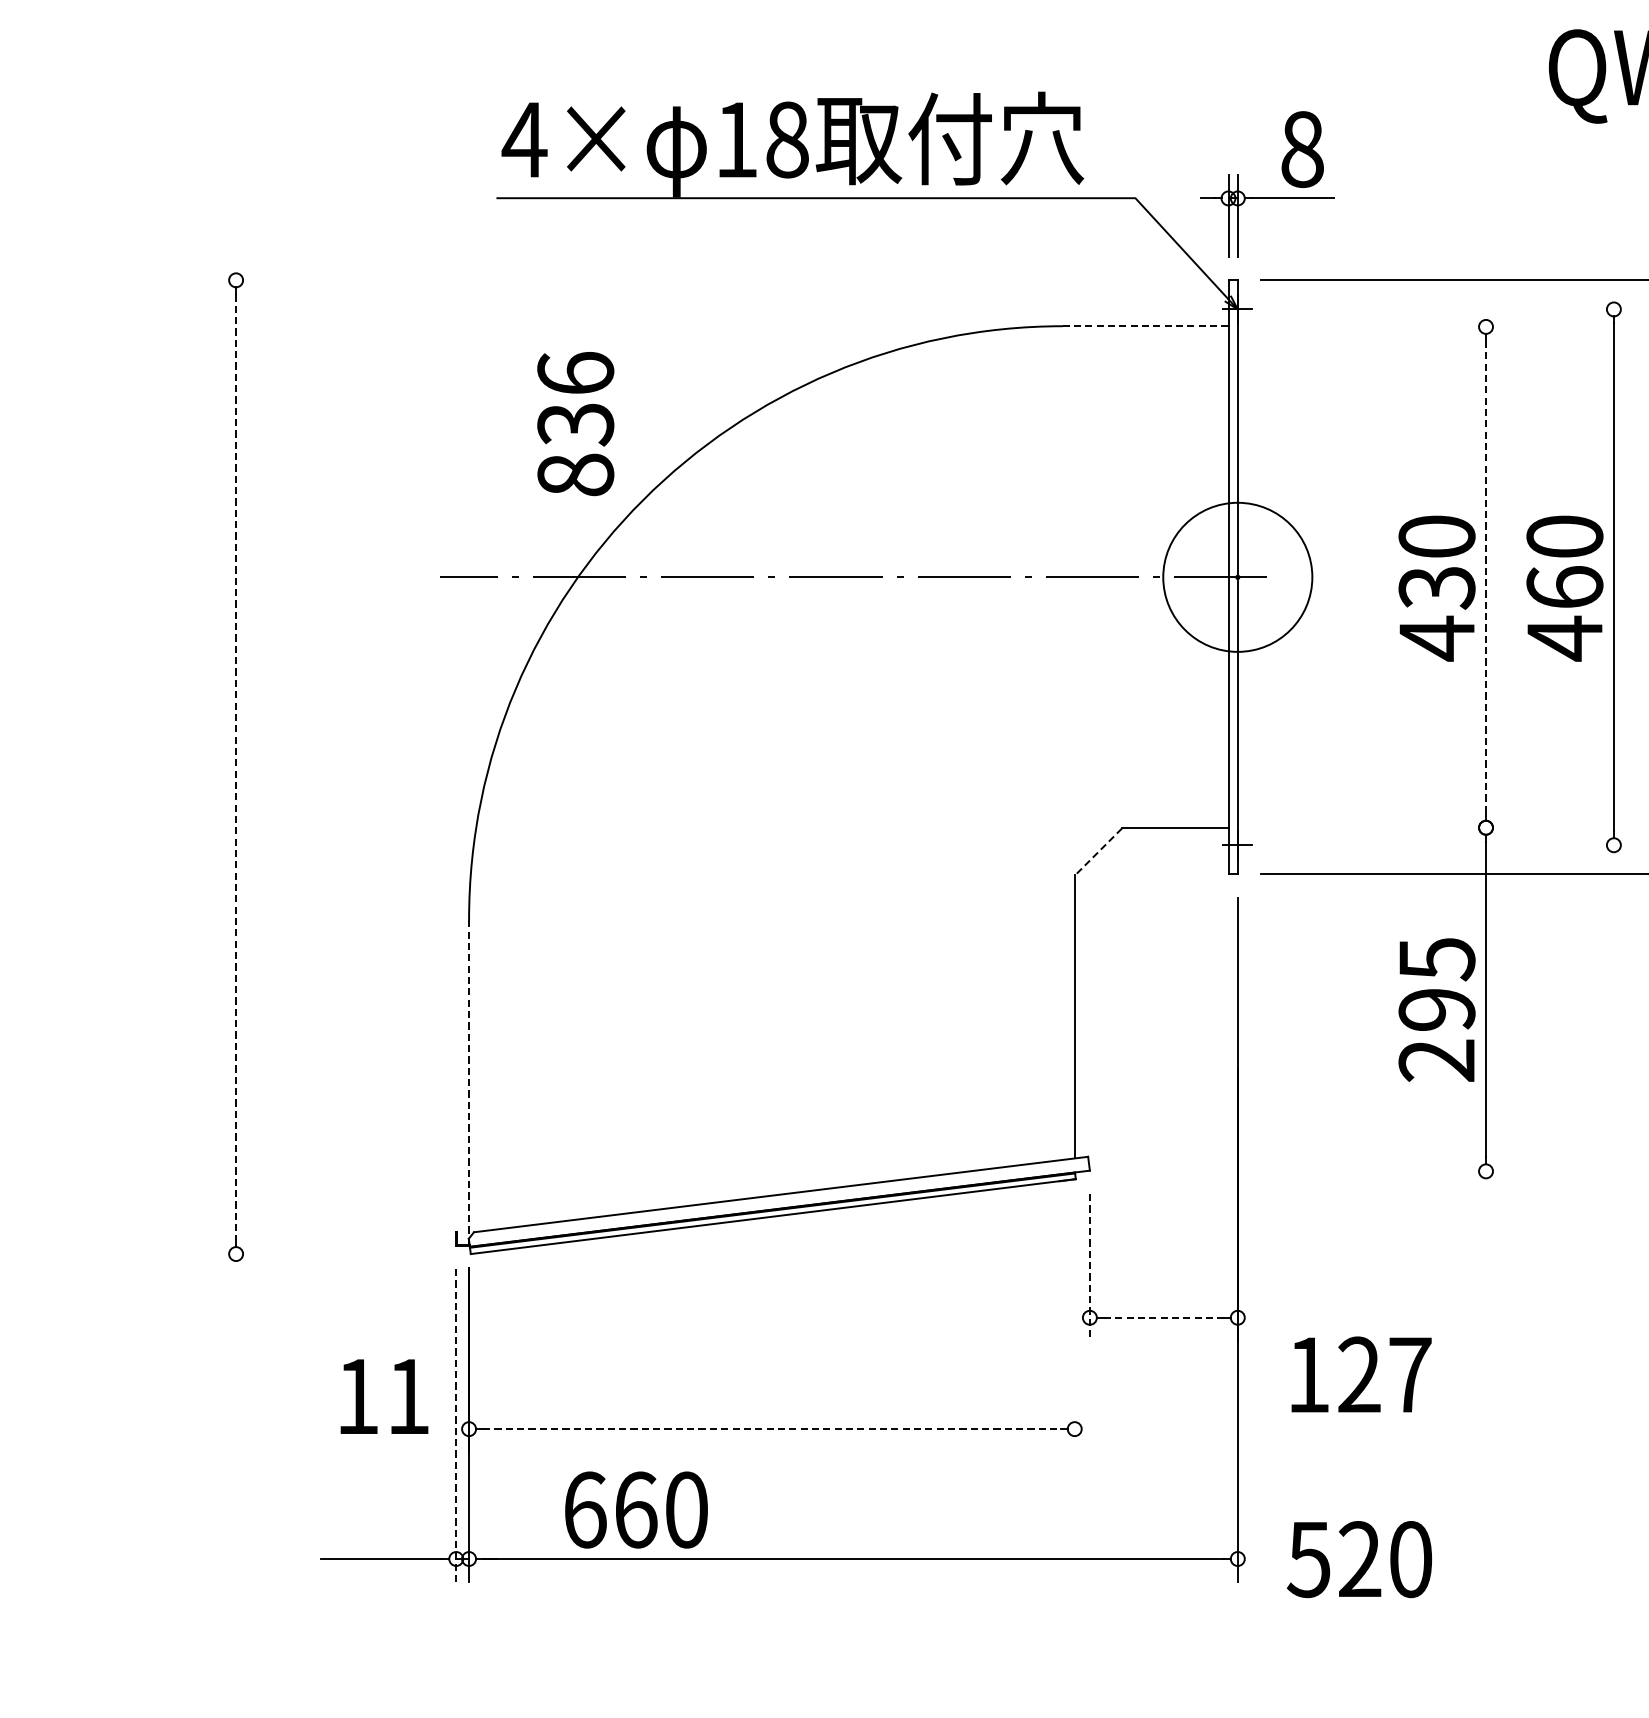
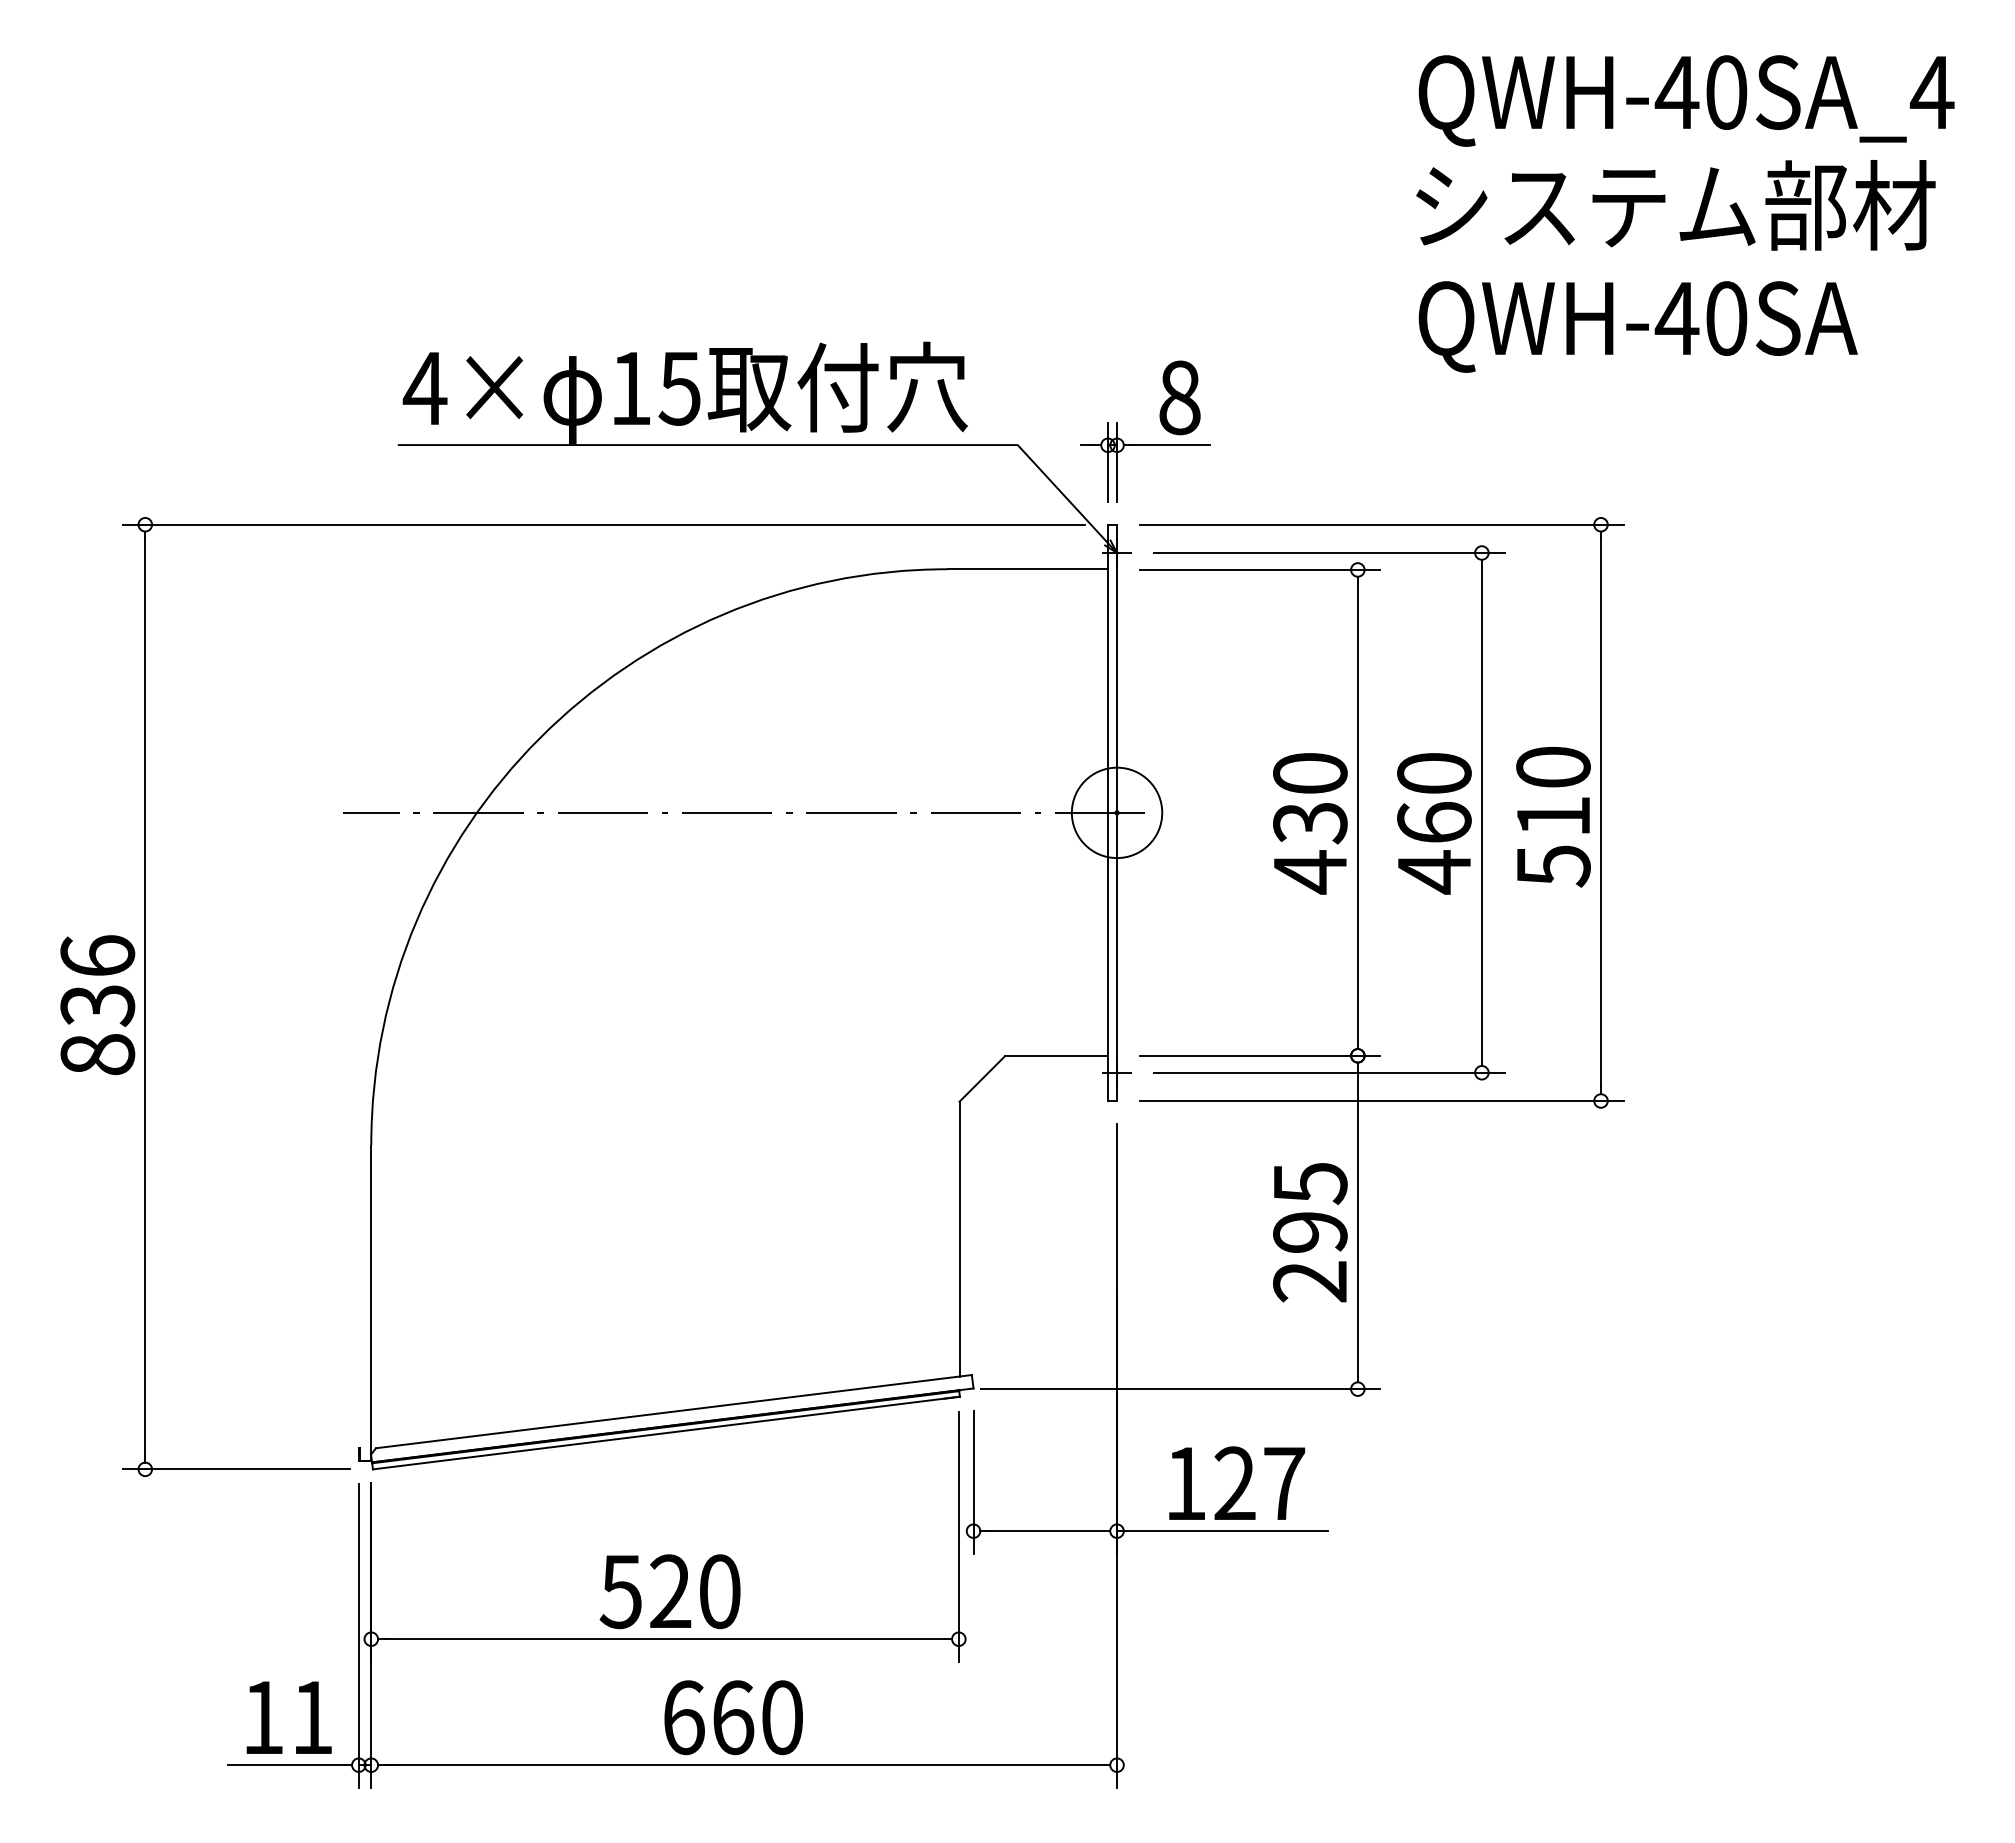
text: (786, 139) -> (679, 388), 18 -> 15
line: (708, 280) -> (603, 524), added
line: (1455, 308) -> (1328, 552), added
line: (1145, 326) -> (1027, 569), dashed -> solid
line: (1384, 326) -> (1259, 569), added
text: (575, 423) -> (97, 1004), moved
circle: (1237, 576) -> (1116, 812), size x0.62
line: (1485, 577) -> (1357, 813), dashed -> solid
line: (236, 767) -> (145, 997), dashed -> solid
line: (1384, 827) -> (1259, 1055), added
line: (1455, 844) -> (1328, 1072), added
line: (1099, 852) -> (982, 1079), dashed -> solid
line: (469, 1079) -> (371, 1300), dashed -> solid
line: (1303, 1171) -> (1180, 1389), added
line: (330, 1254) -> (236, 1469), added
line: (1089, 1267) -> (973, 1482), dashed -> solid
line: (1164, 1318) -> (1045, 1531), dashed -> solid
line: (1346, 1318) -> (1222, 1531), added
line: (1074, 1323) -> (958, 1536), added
text: (1361, 1373) -> (1237, 1482), moved
text: (383, 1396) -> (288, 1717), moved
line: (455, 1425) -> (358, 1635), dashed -> solid
line: (772, 1429) -> (665, 1639), dashed -> solid
text: (636, 1509) -> (733, 1717), moved
text: (1358, 1559) -> (669, 1591), moved

